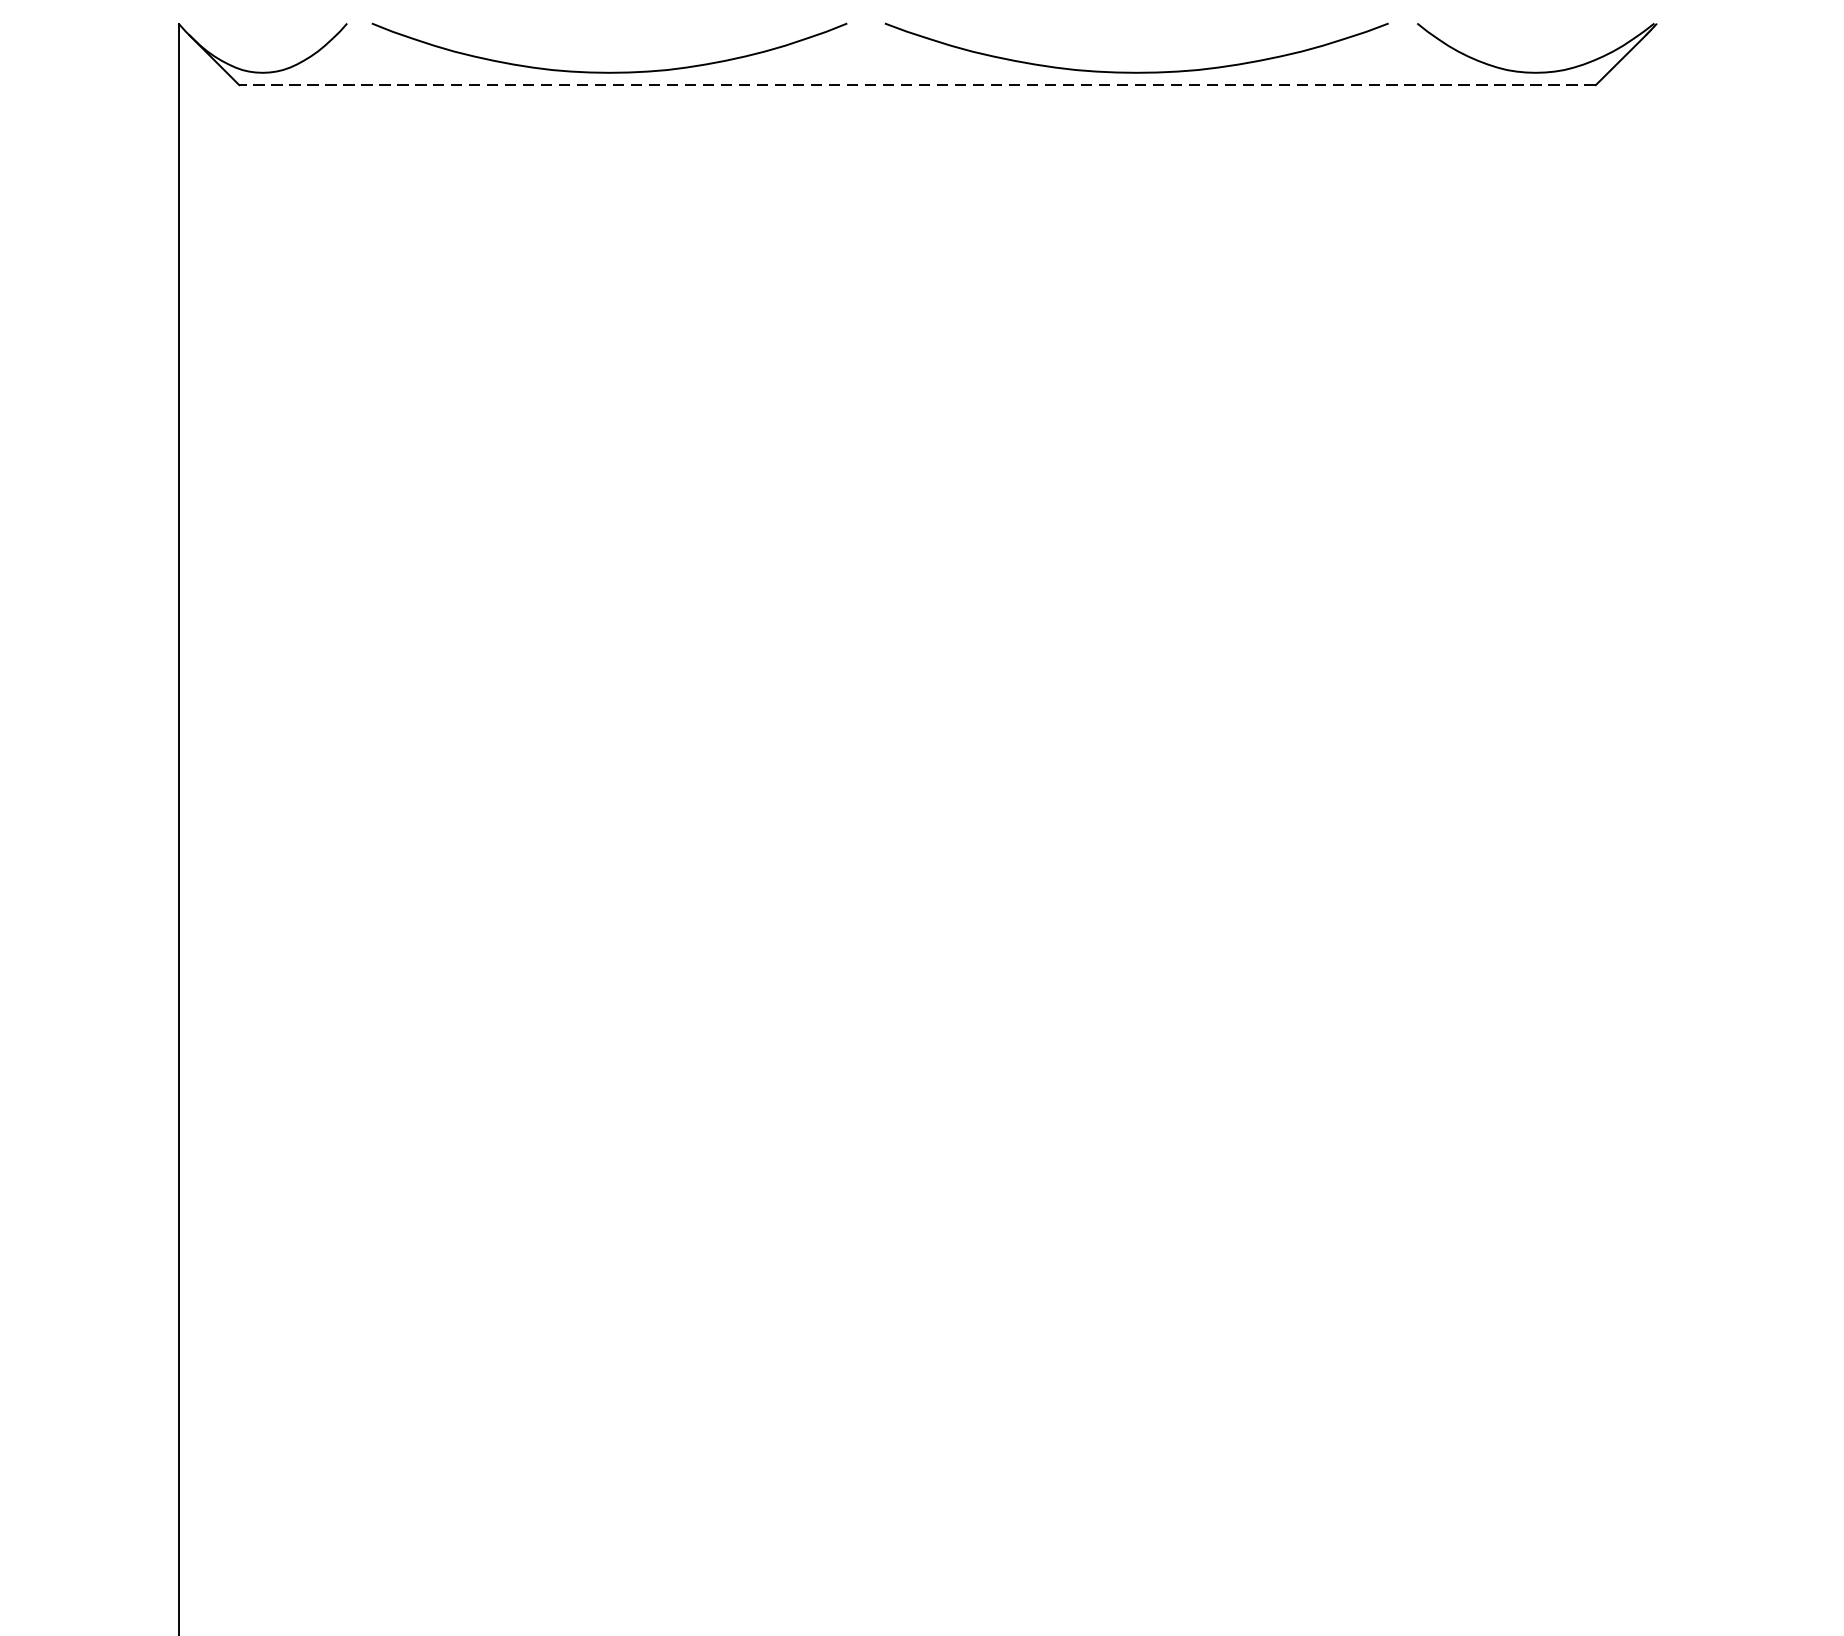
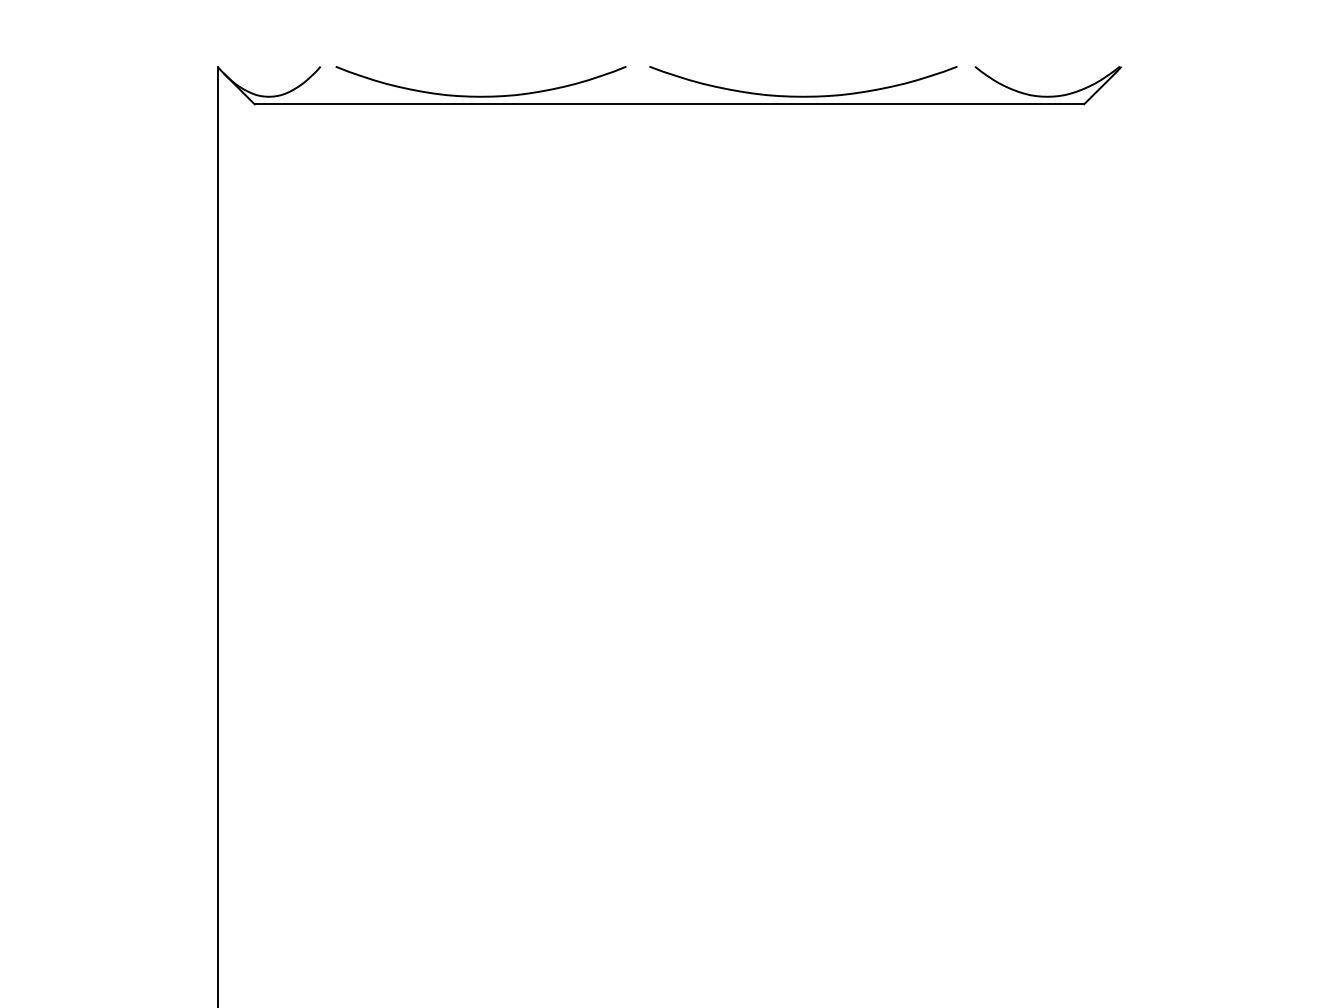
line: (917, 85) -> (669, 104), dashed -> solid

